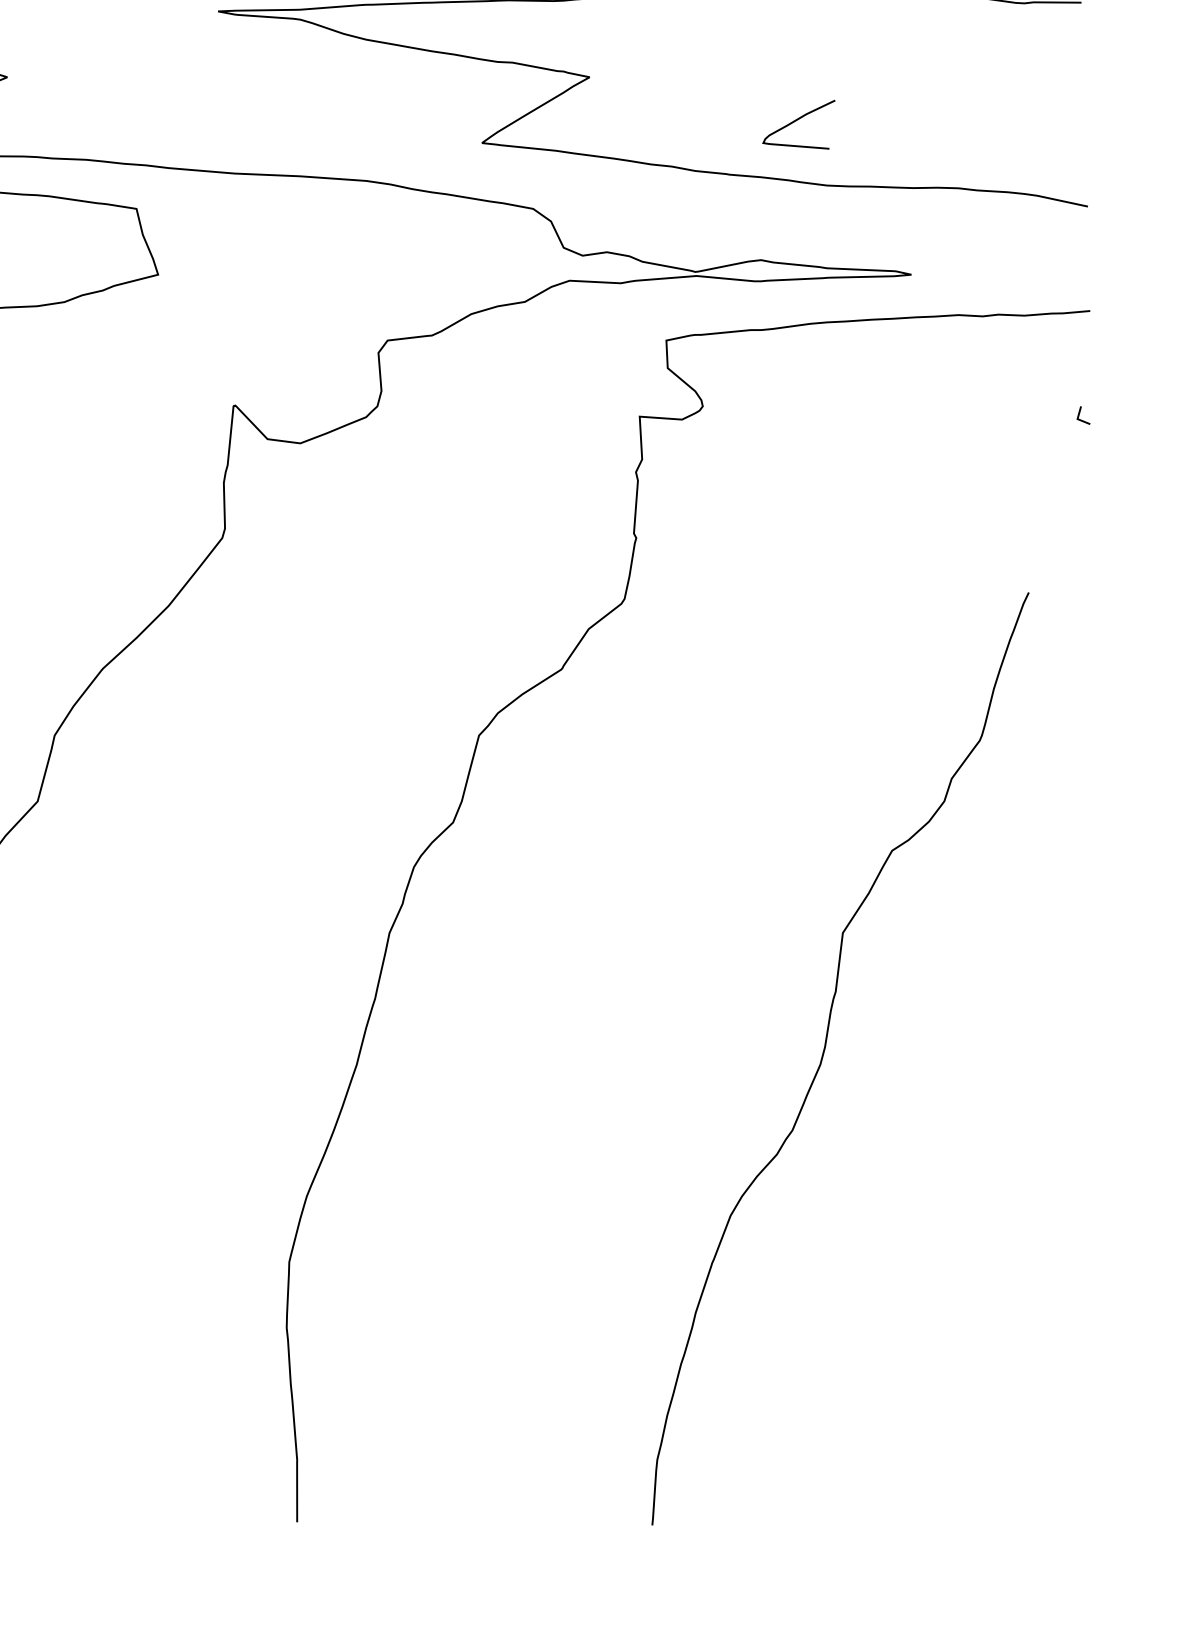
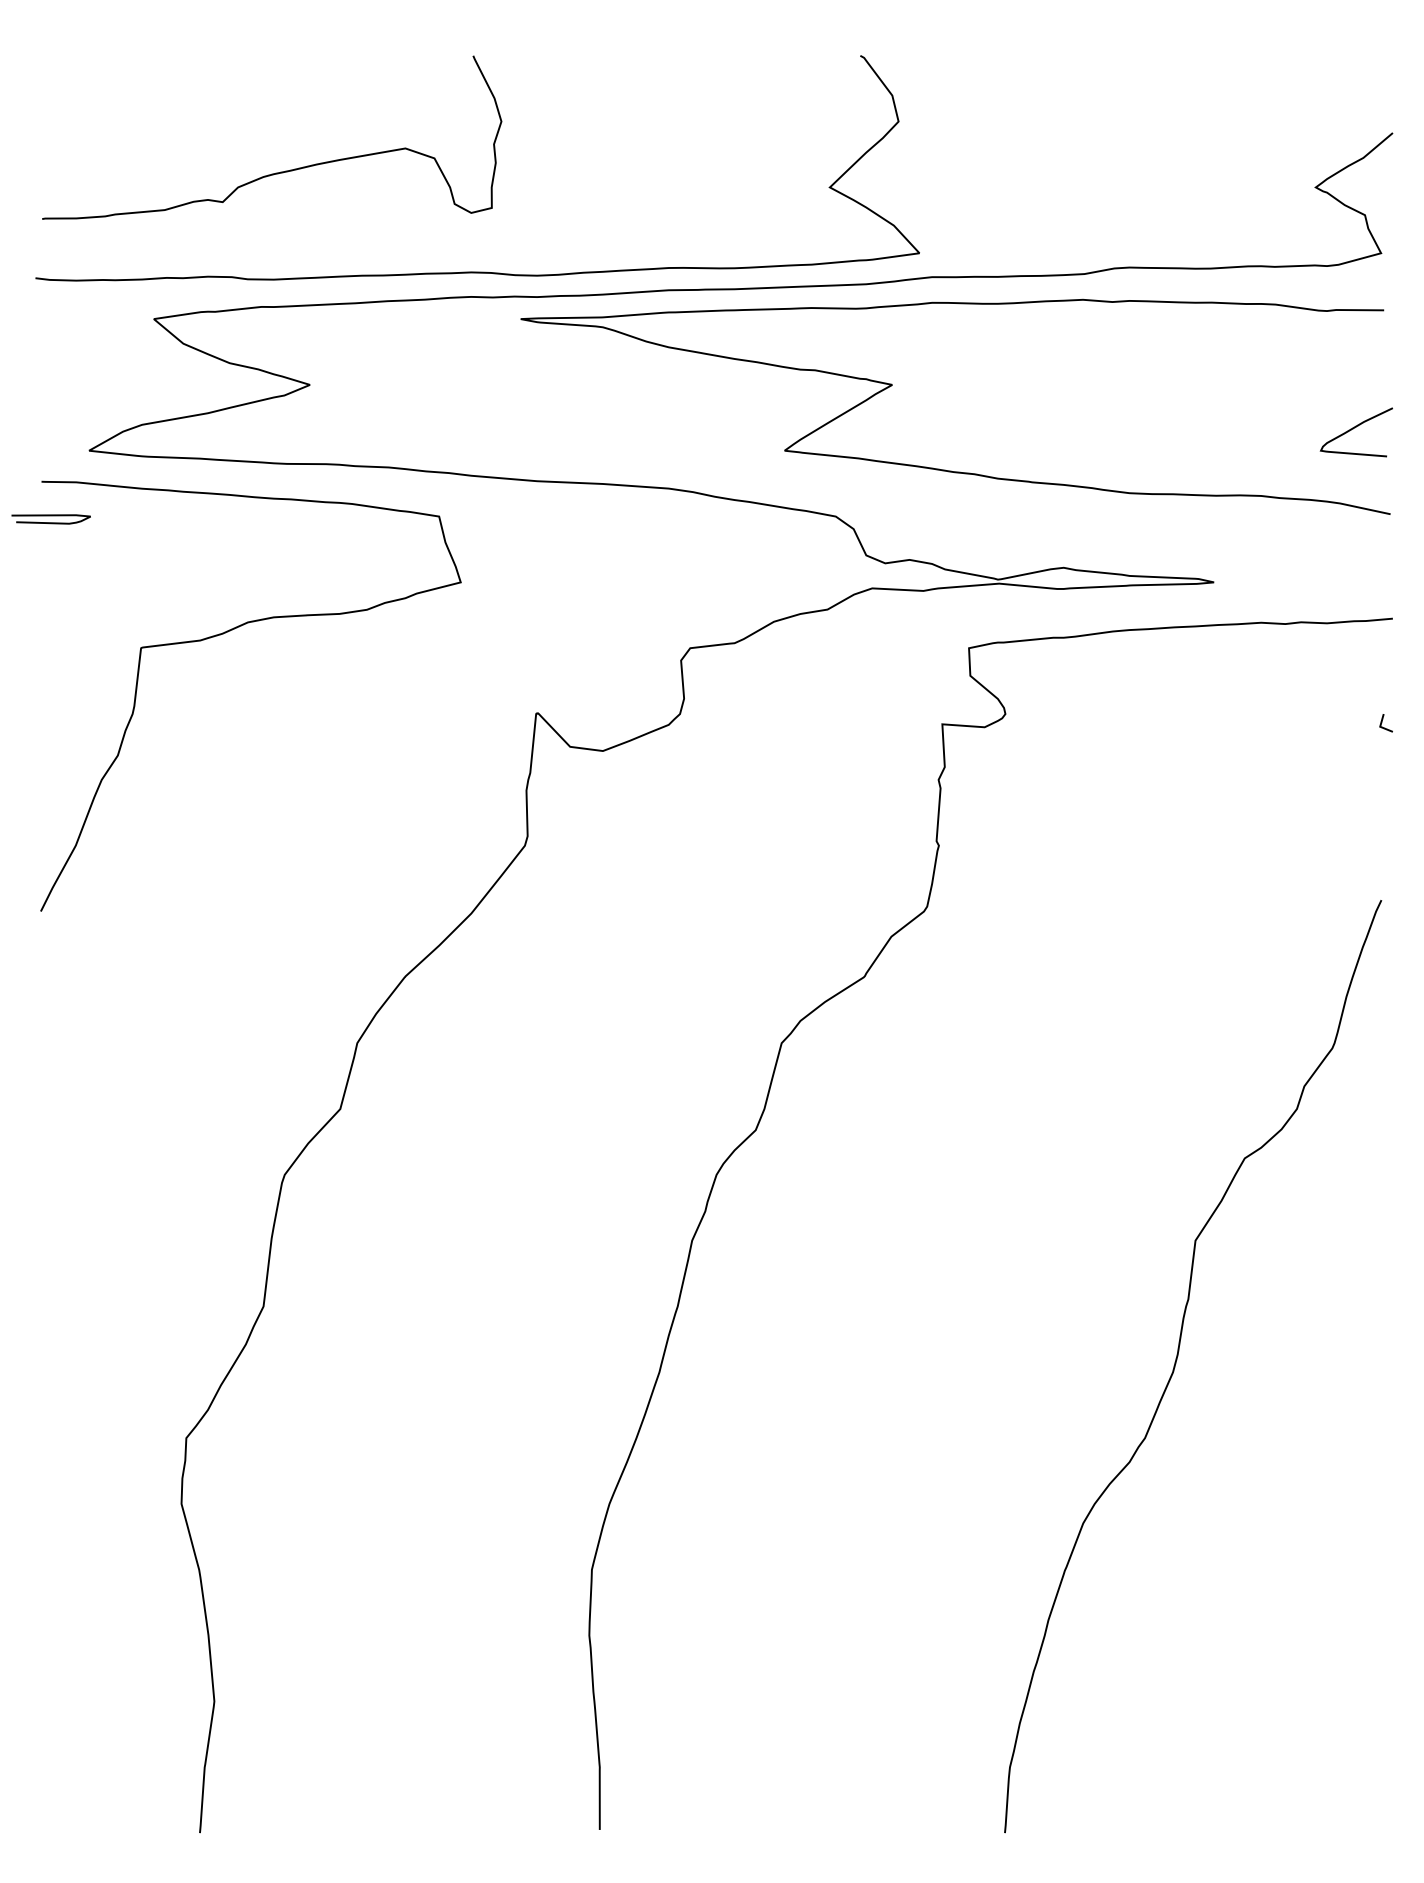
curve: (795, 121) -> (1353, 429), moved
curve: (824, 1052) -> (1177, 1360), moved

